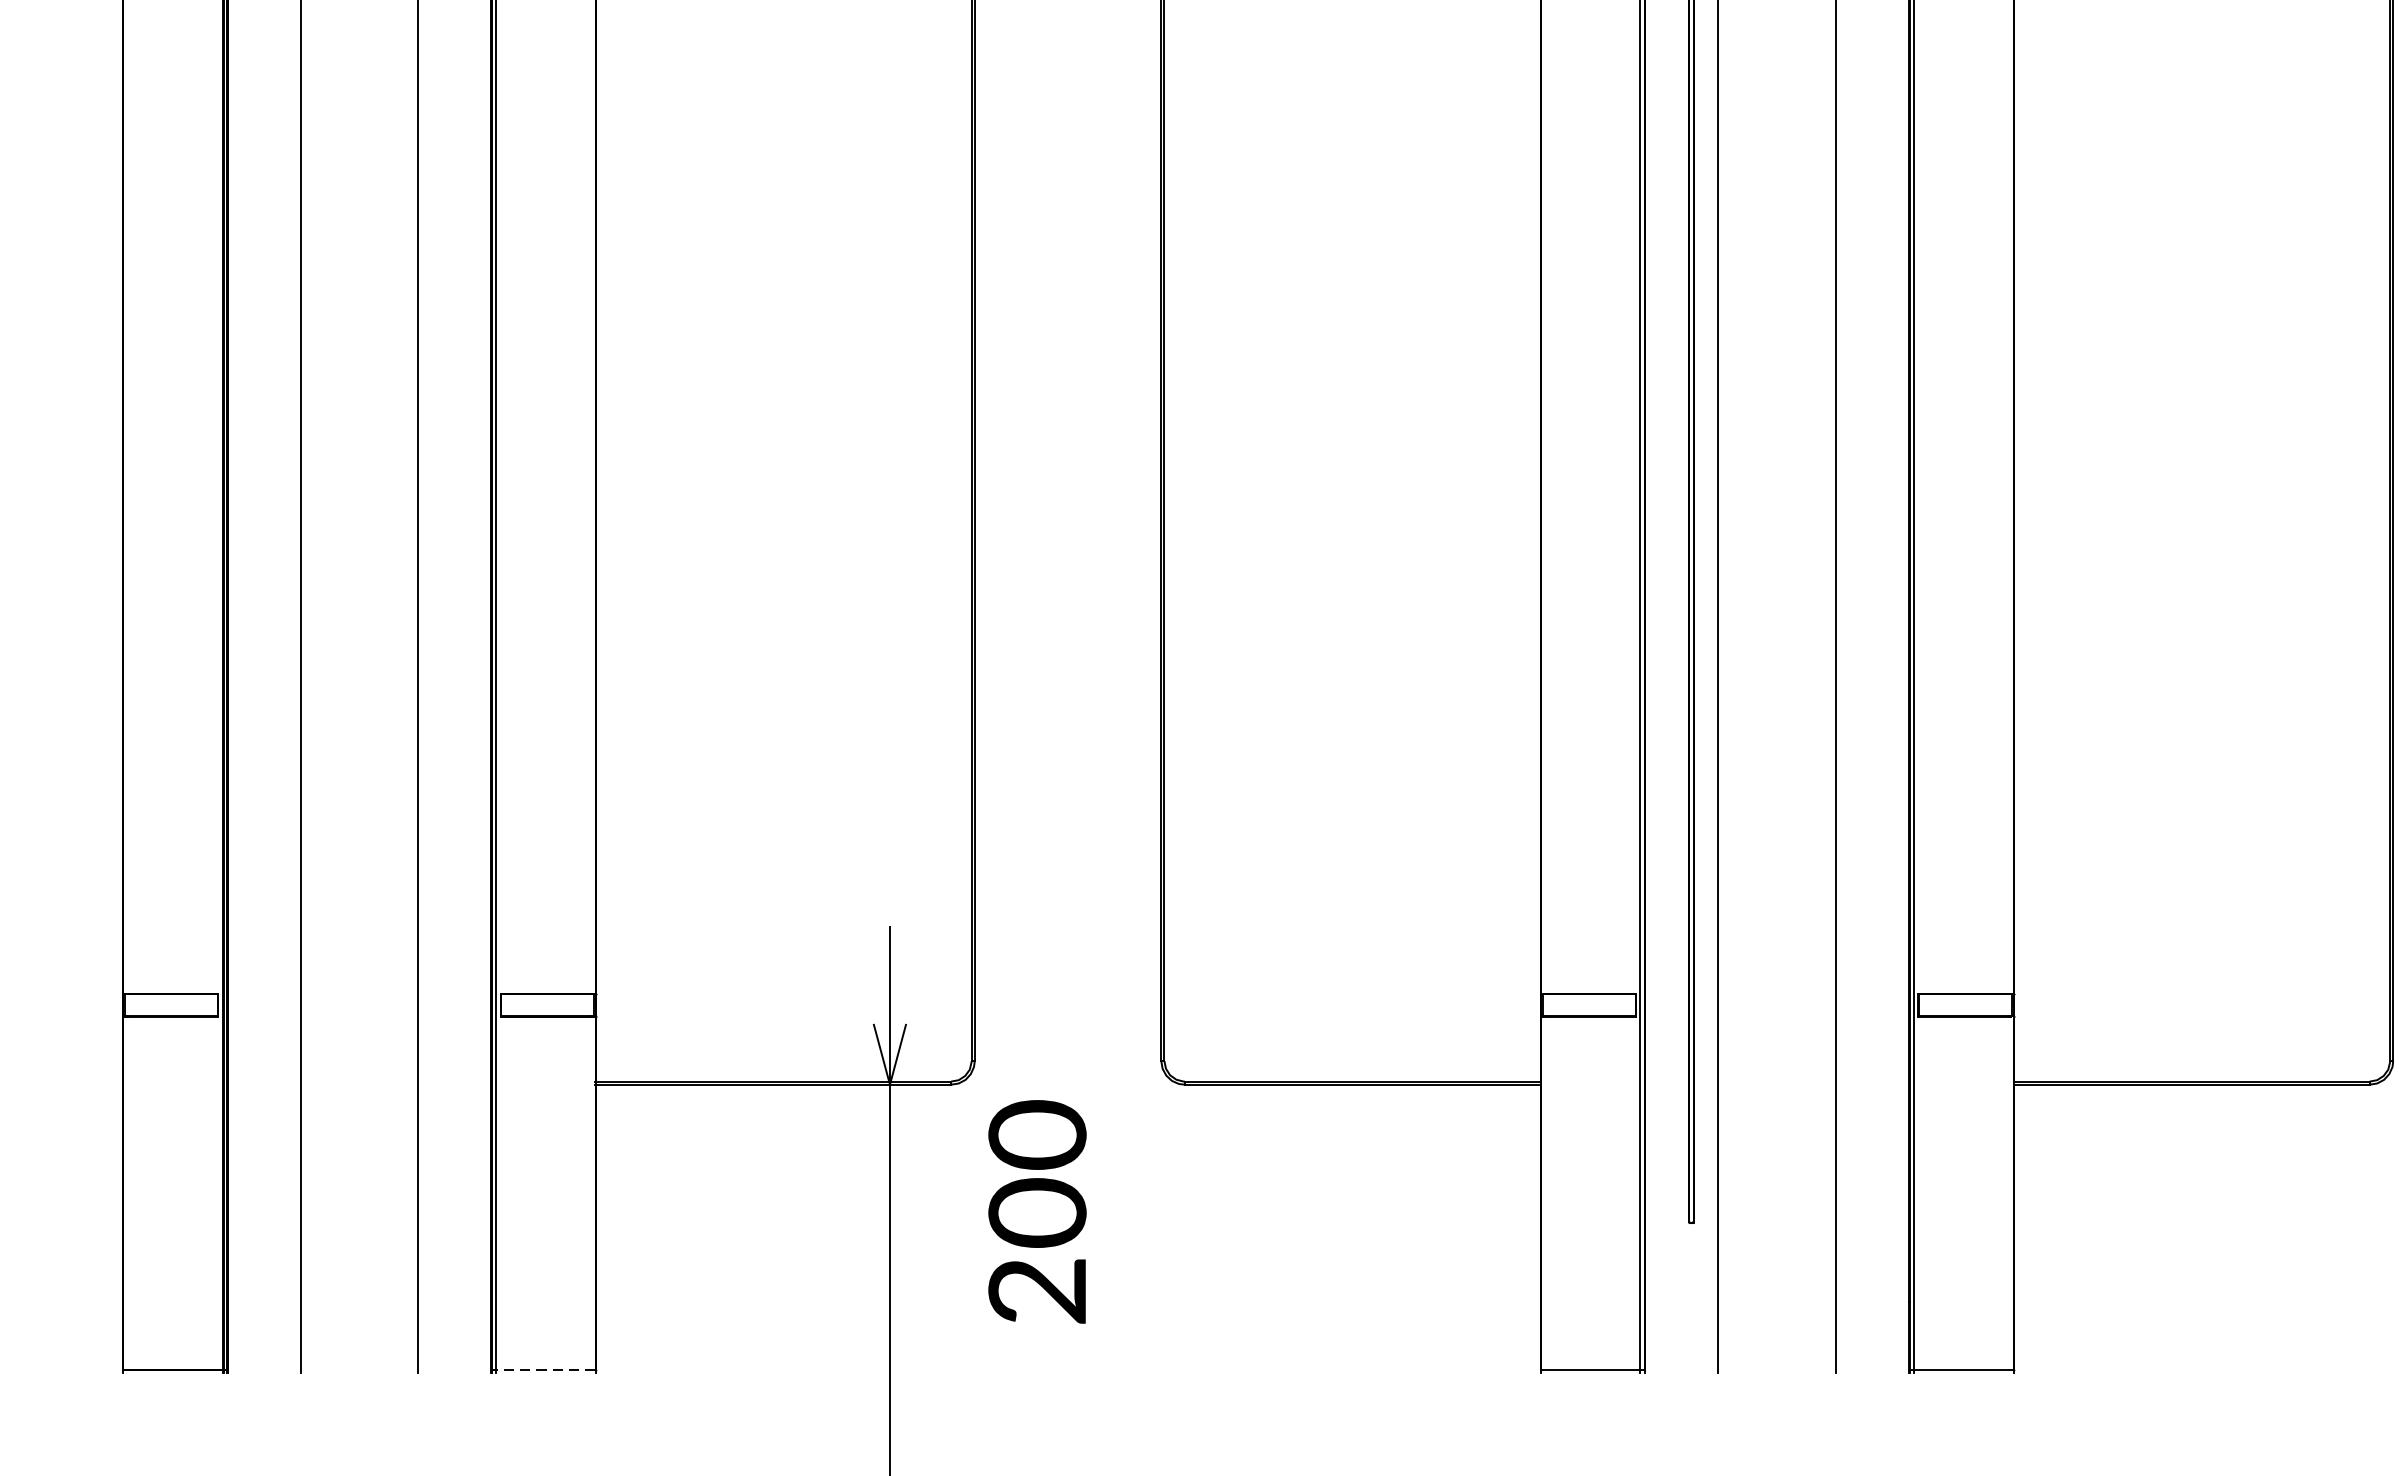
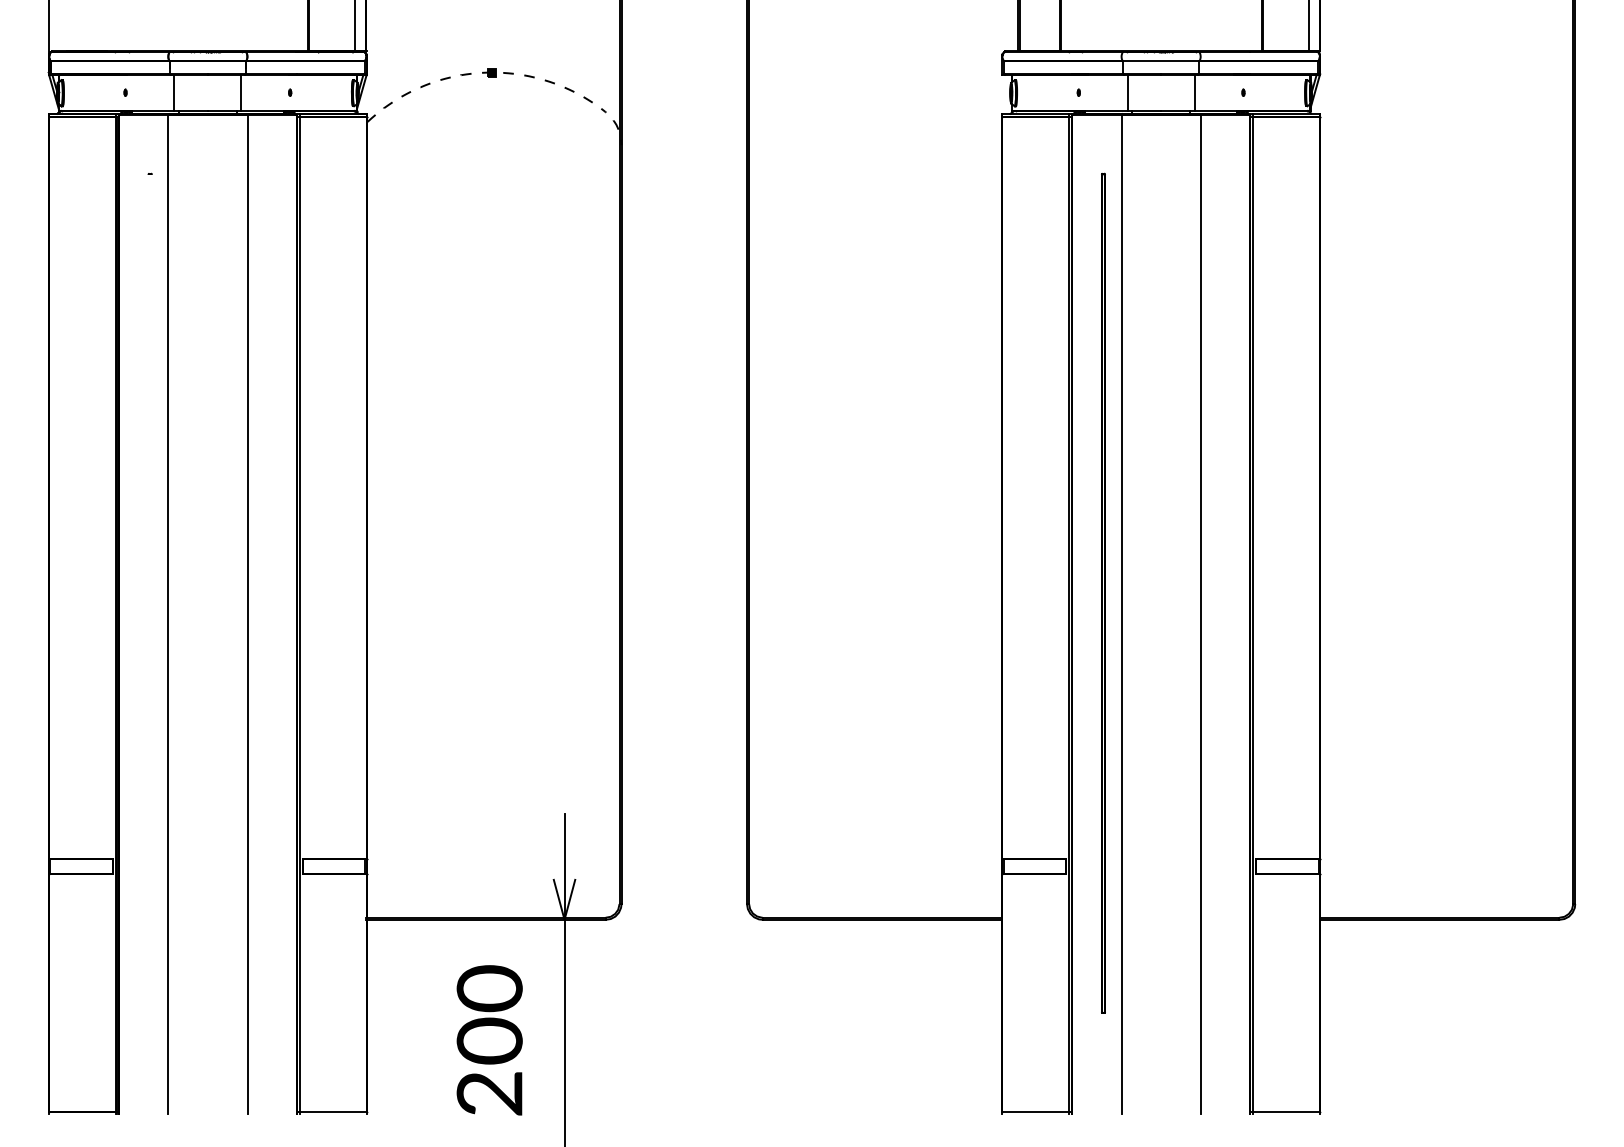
text: (1037, 1212) -> (489, 1040), moved
line: (544, 1369) -> (332, 1111), dashed -> solid

